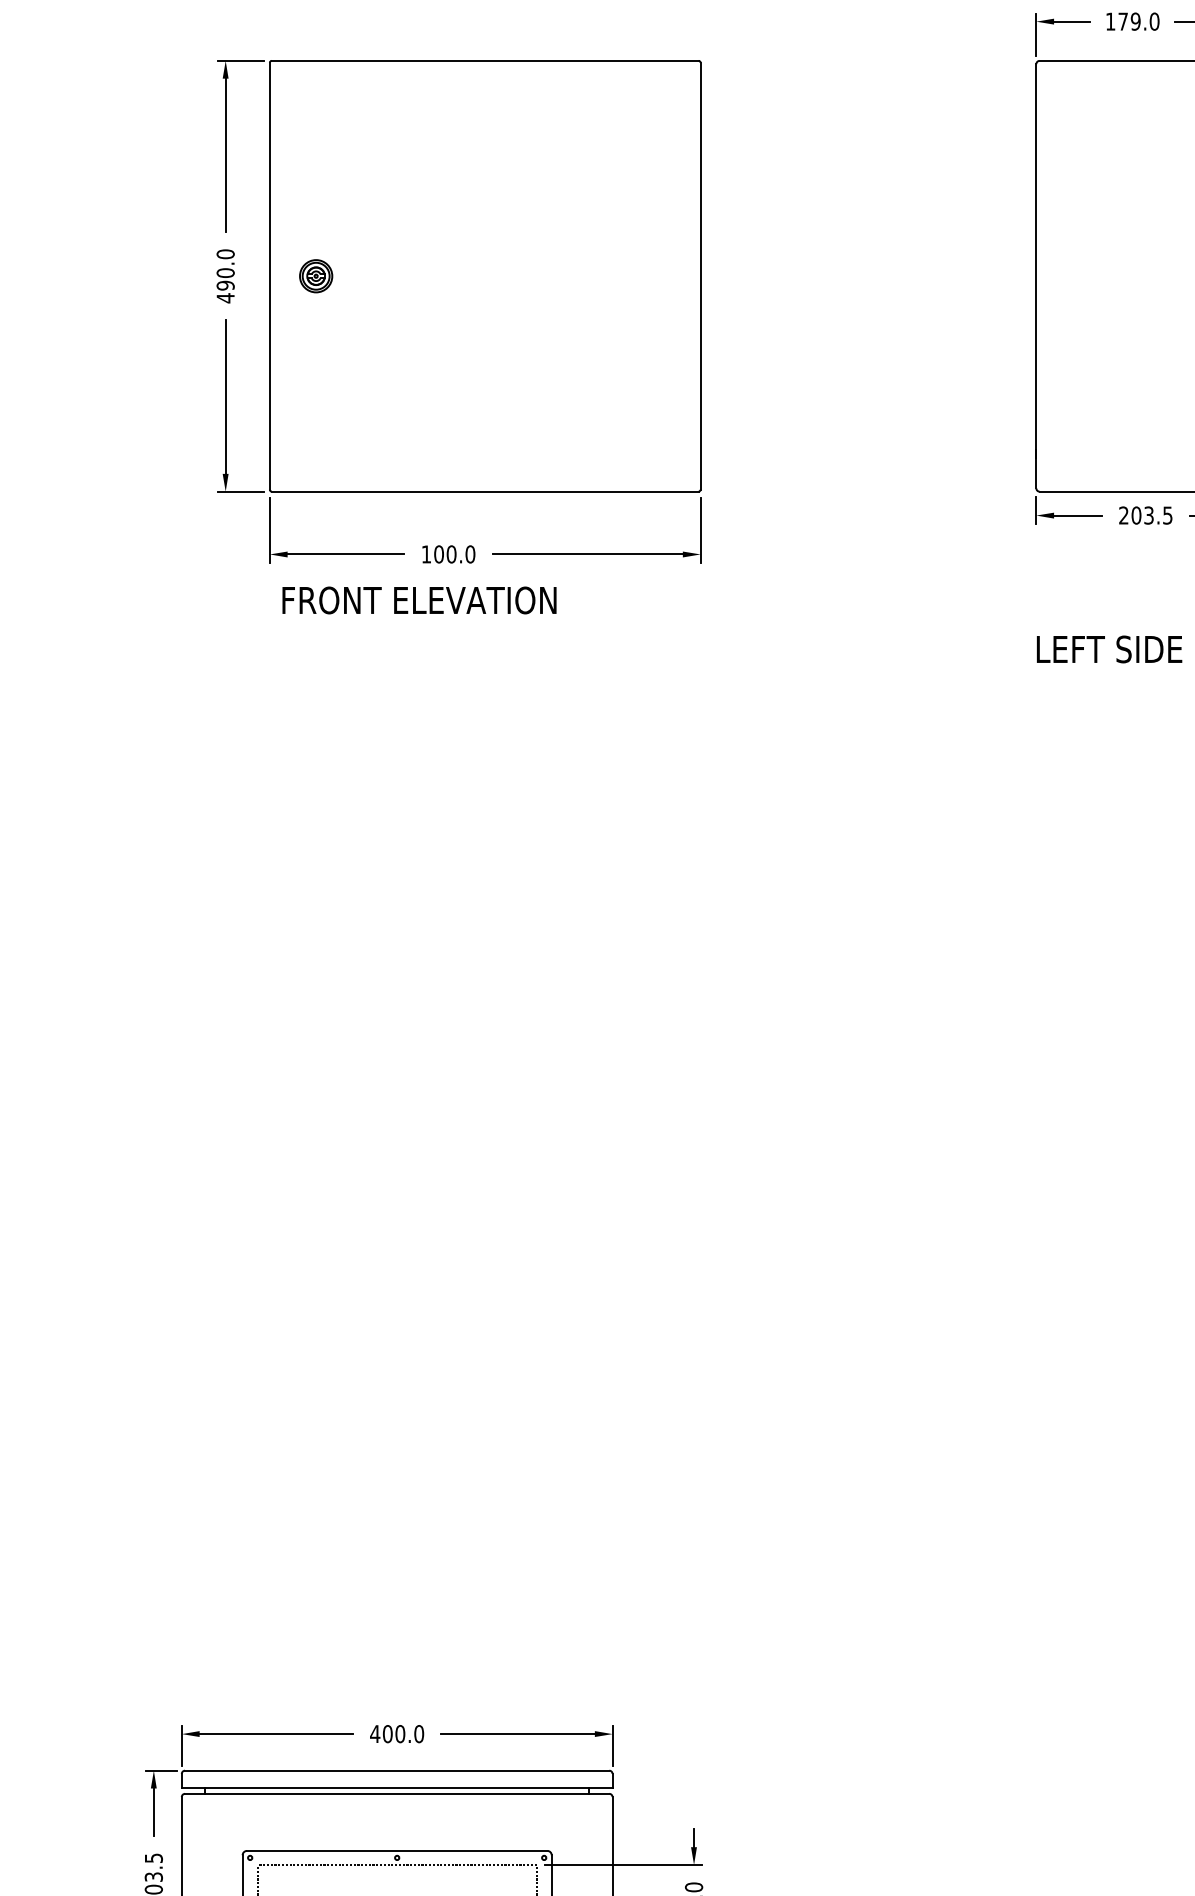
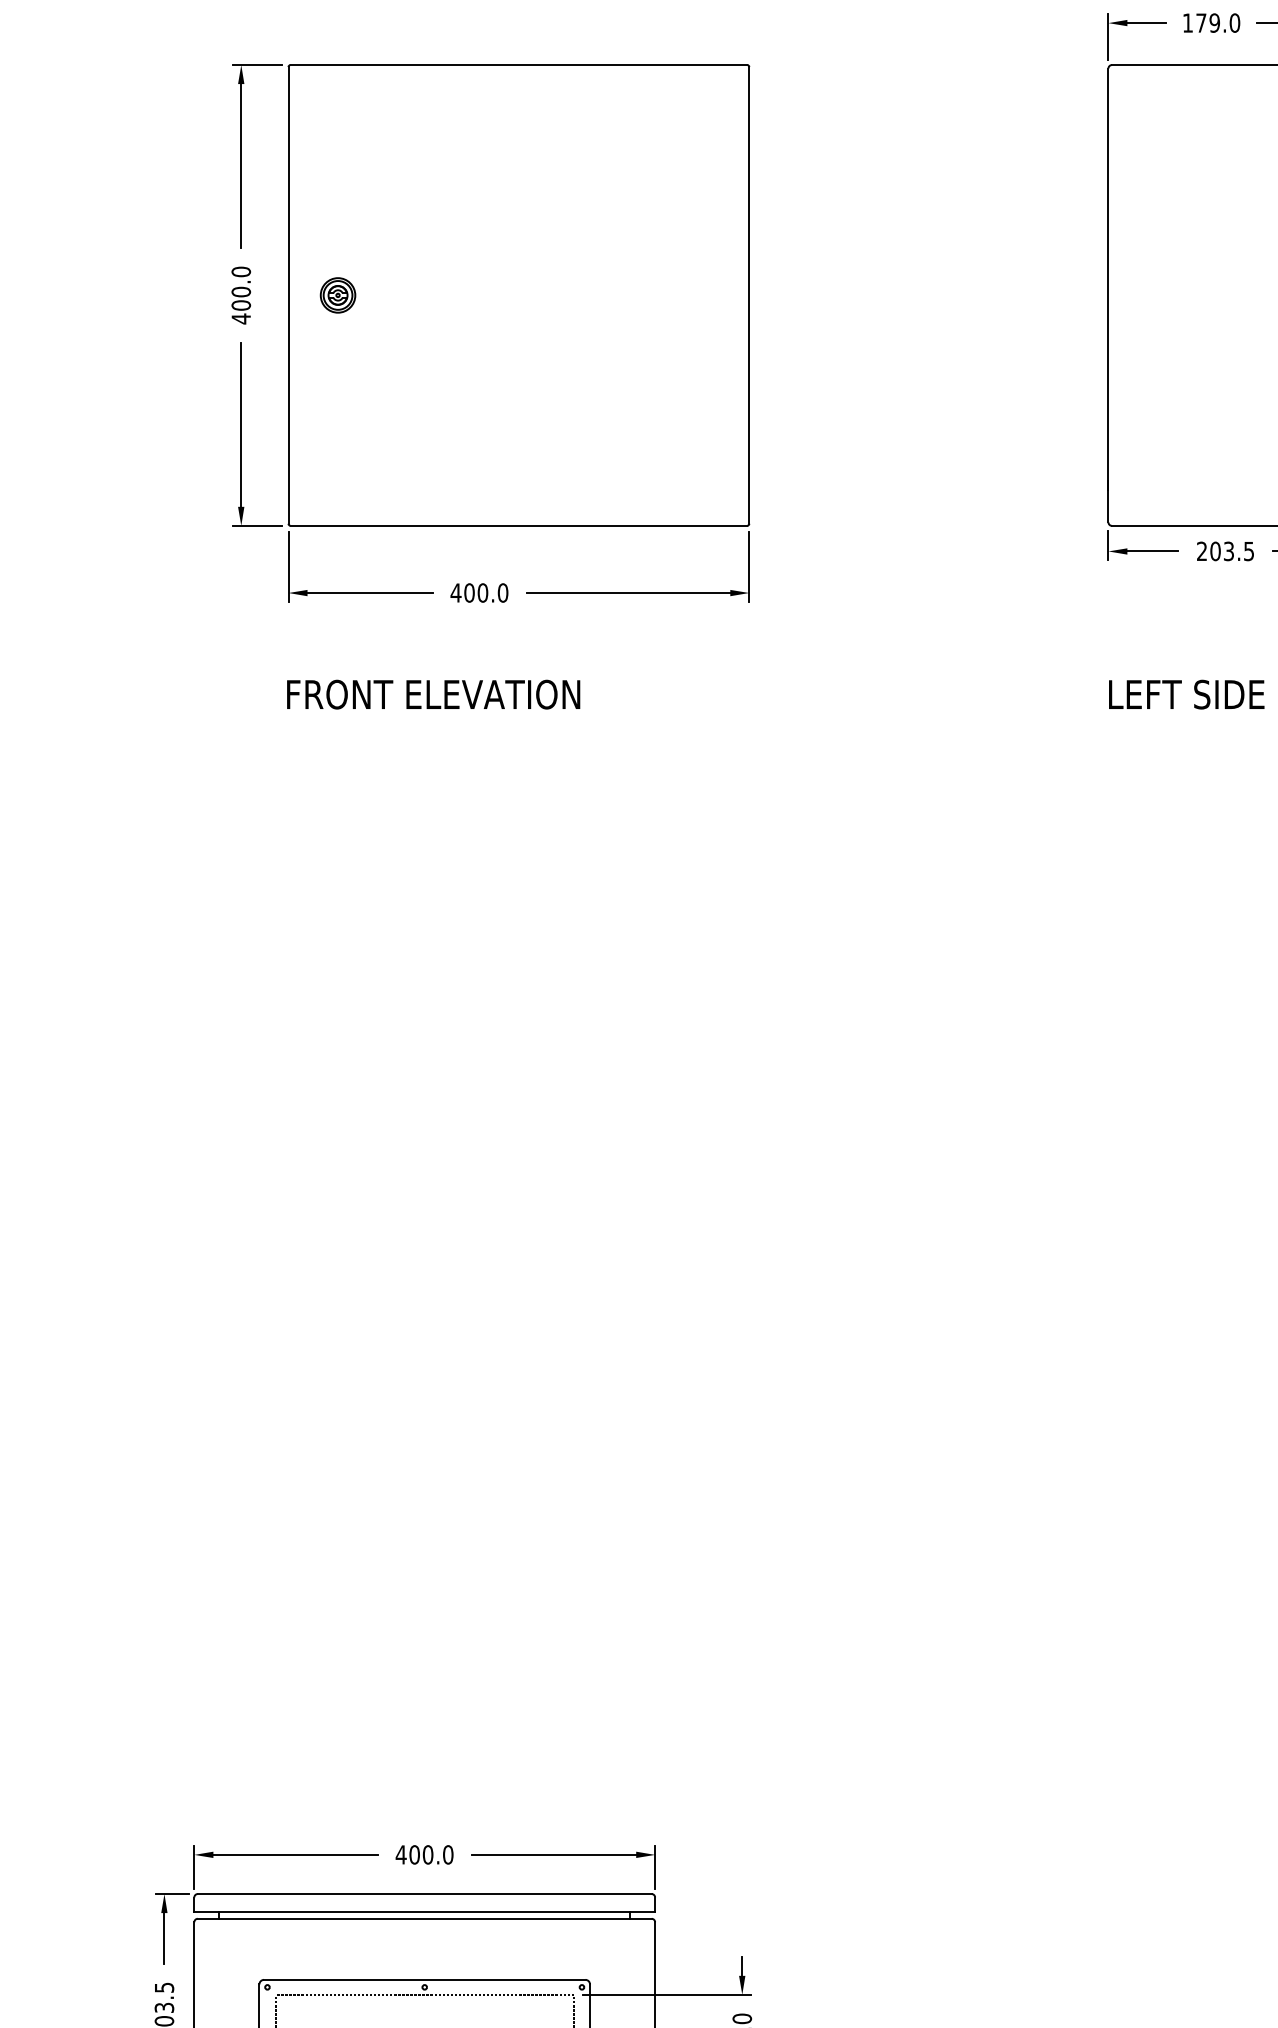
text: (225, 285) -> (241, 305), 490.0 -> 400.0
text: (426, 554) -> (456, 593), 100.0 -> 400.0
text: (419, 600) -> (433, 694), moved

